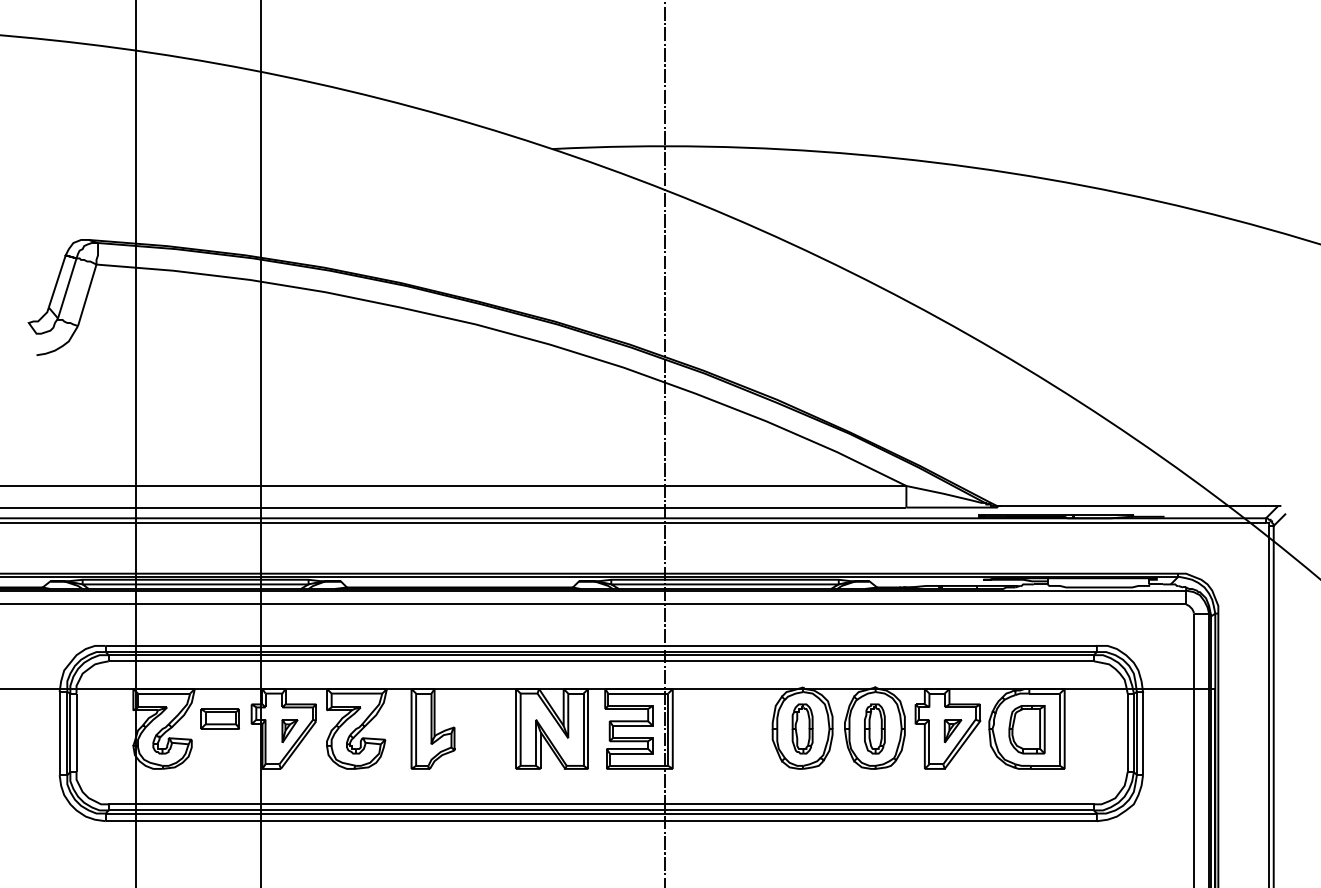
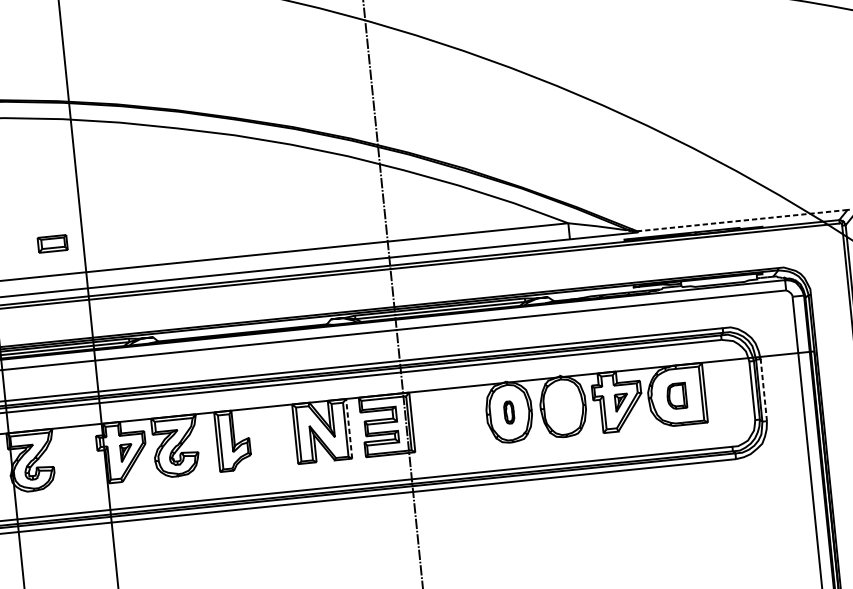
line: (1139, 505) -> (743, 220), solid -> dashed
part: (219, 718) -> (52, 243), moved
line: (588, 728) -> (349, 428), solid -> dashed
part: (802, 728) -> (509, 412), size x0.6
part: (874, 728) -> (562, 406), removed
part: (1026, 729) -> (676, 395), size x0.7
line: (1143, 733) -> (764, 390), solid -> dashed

